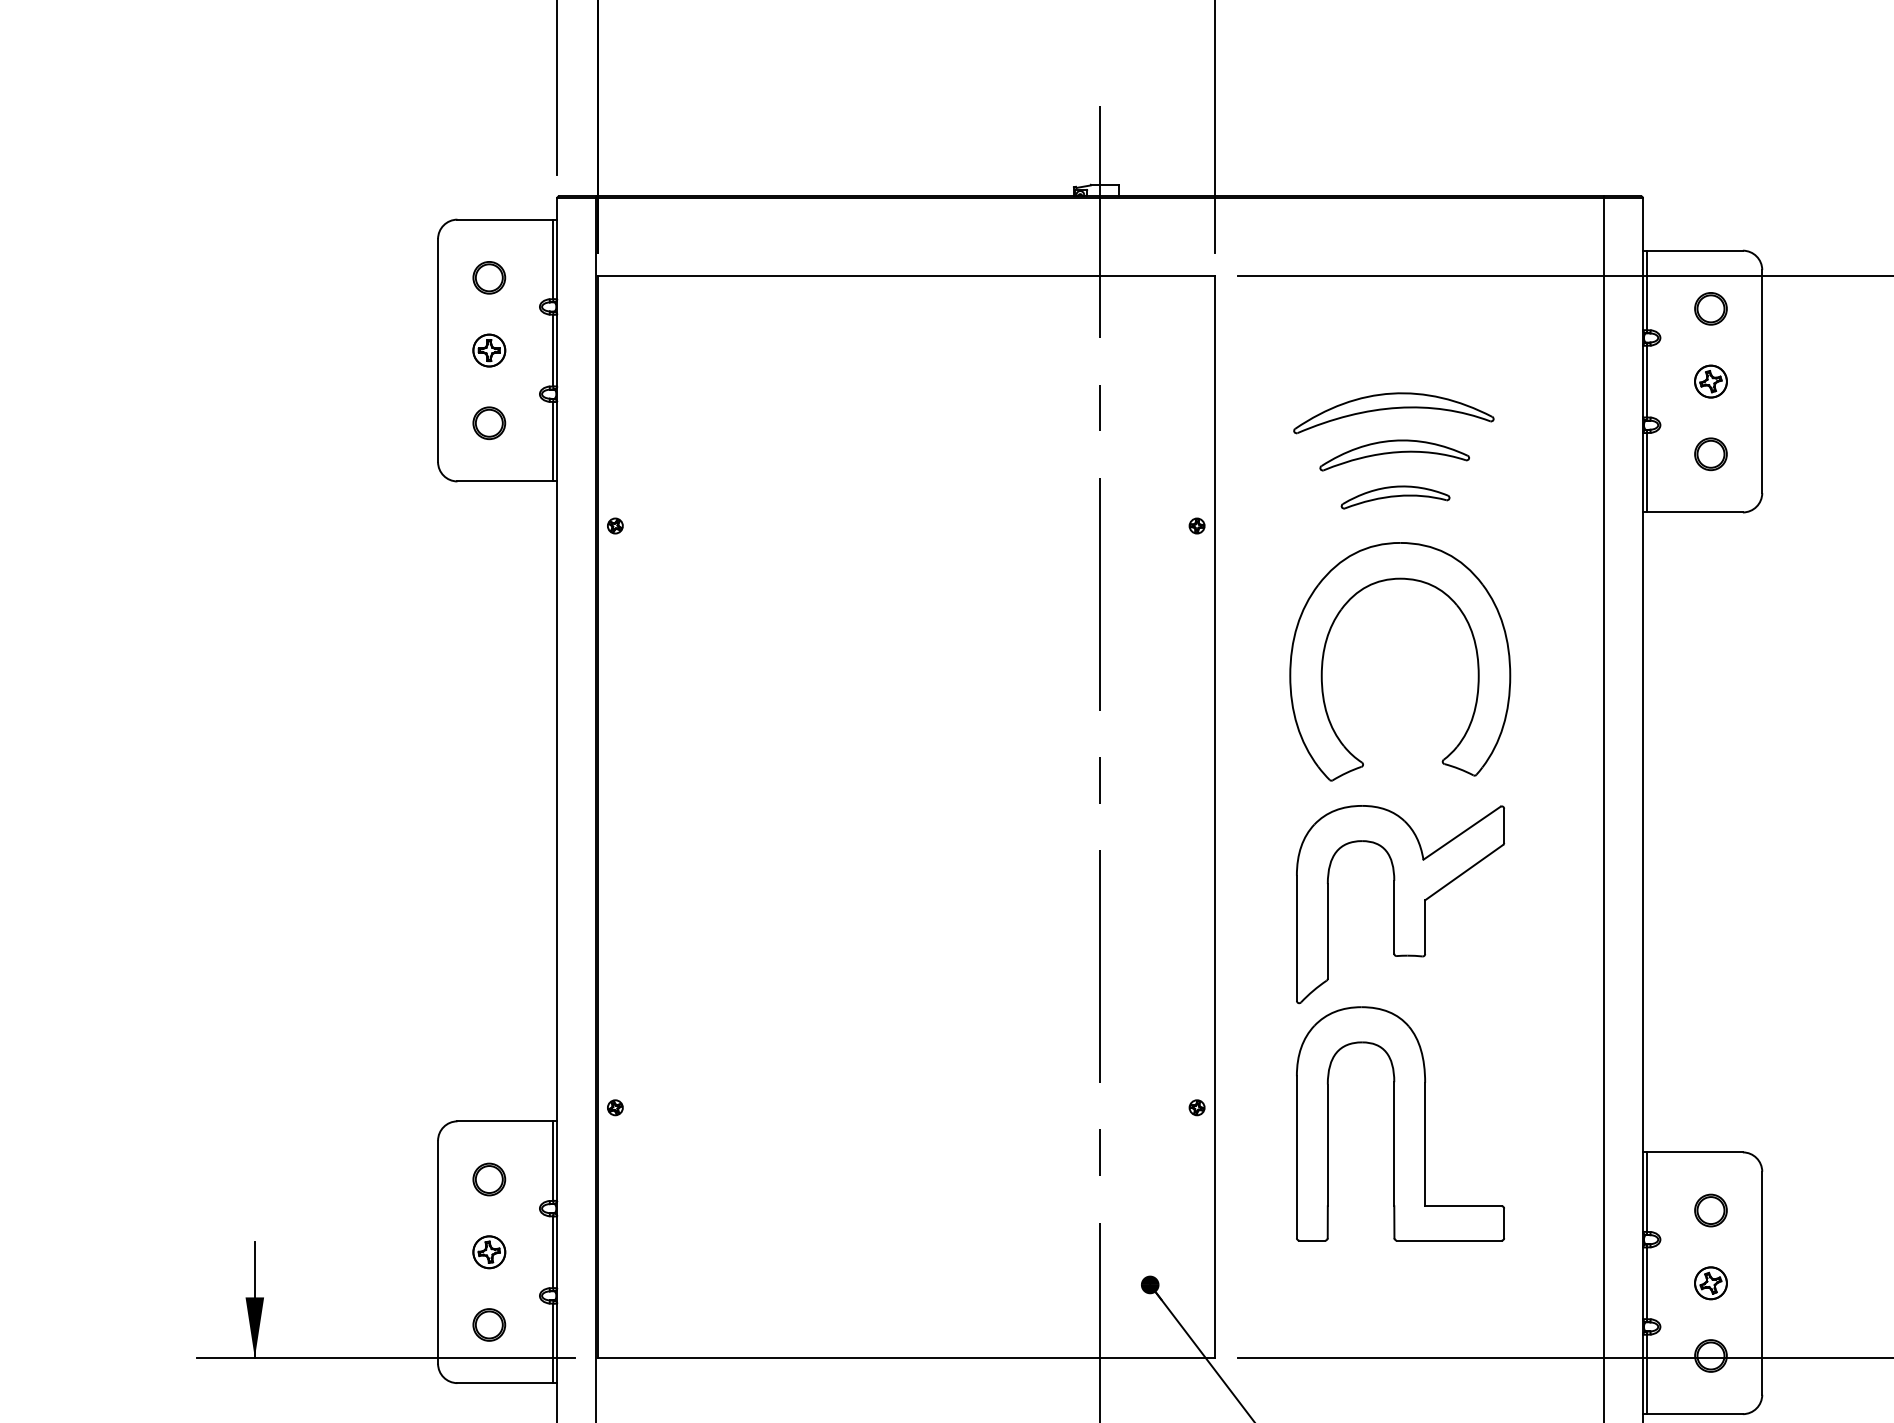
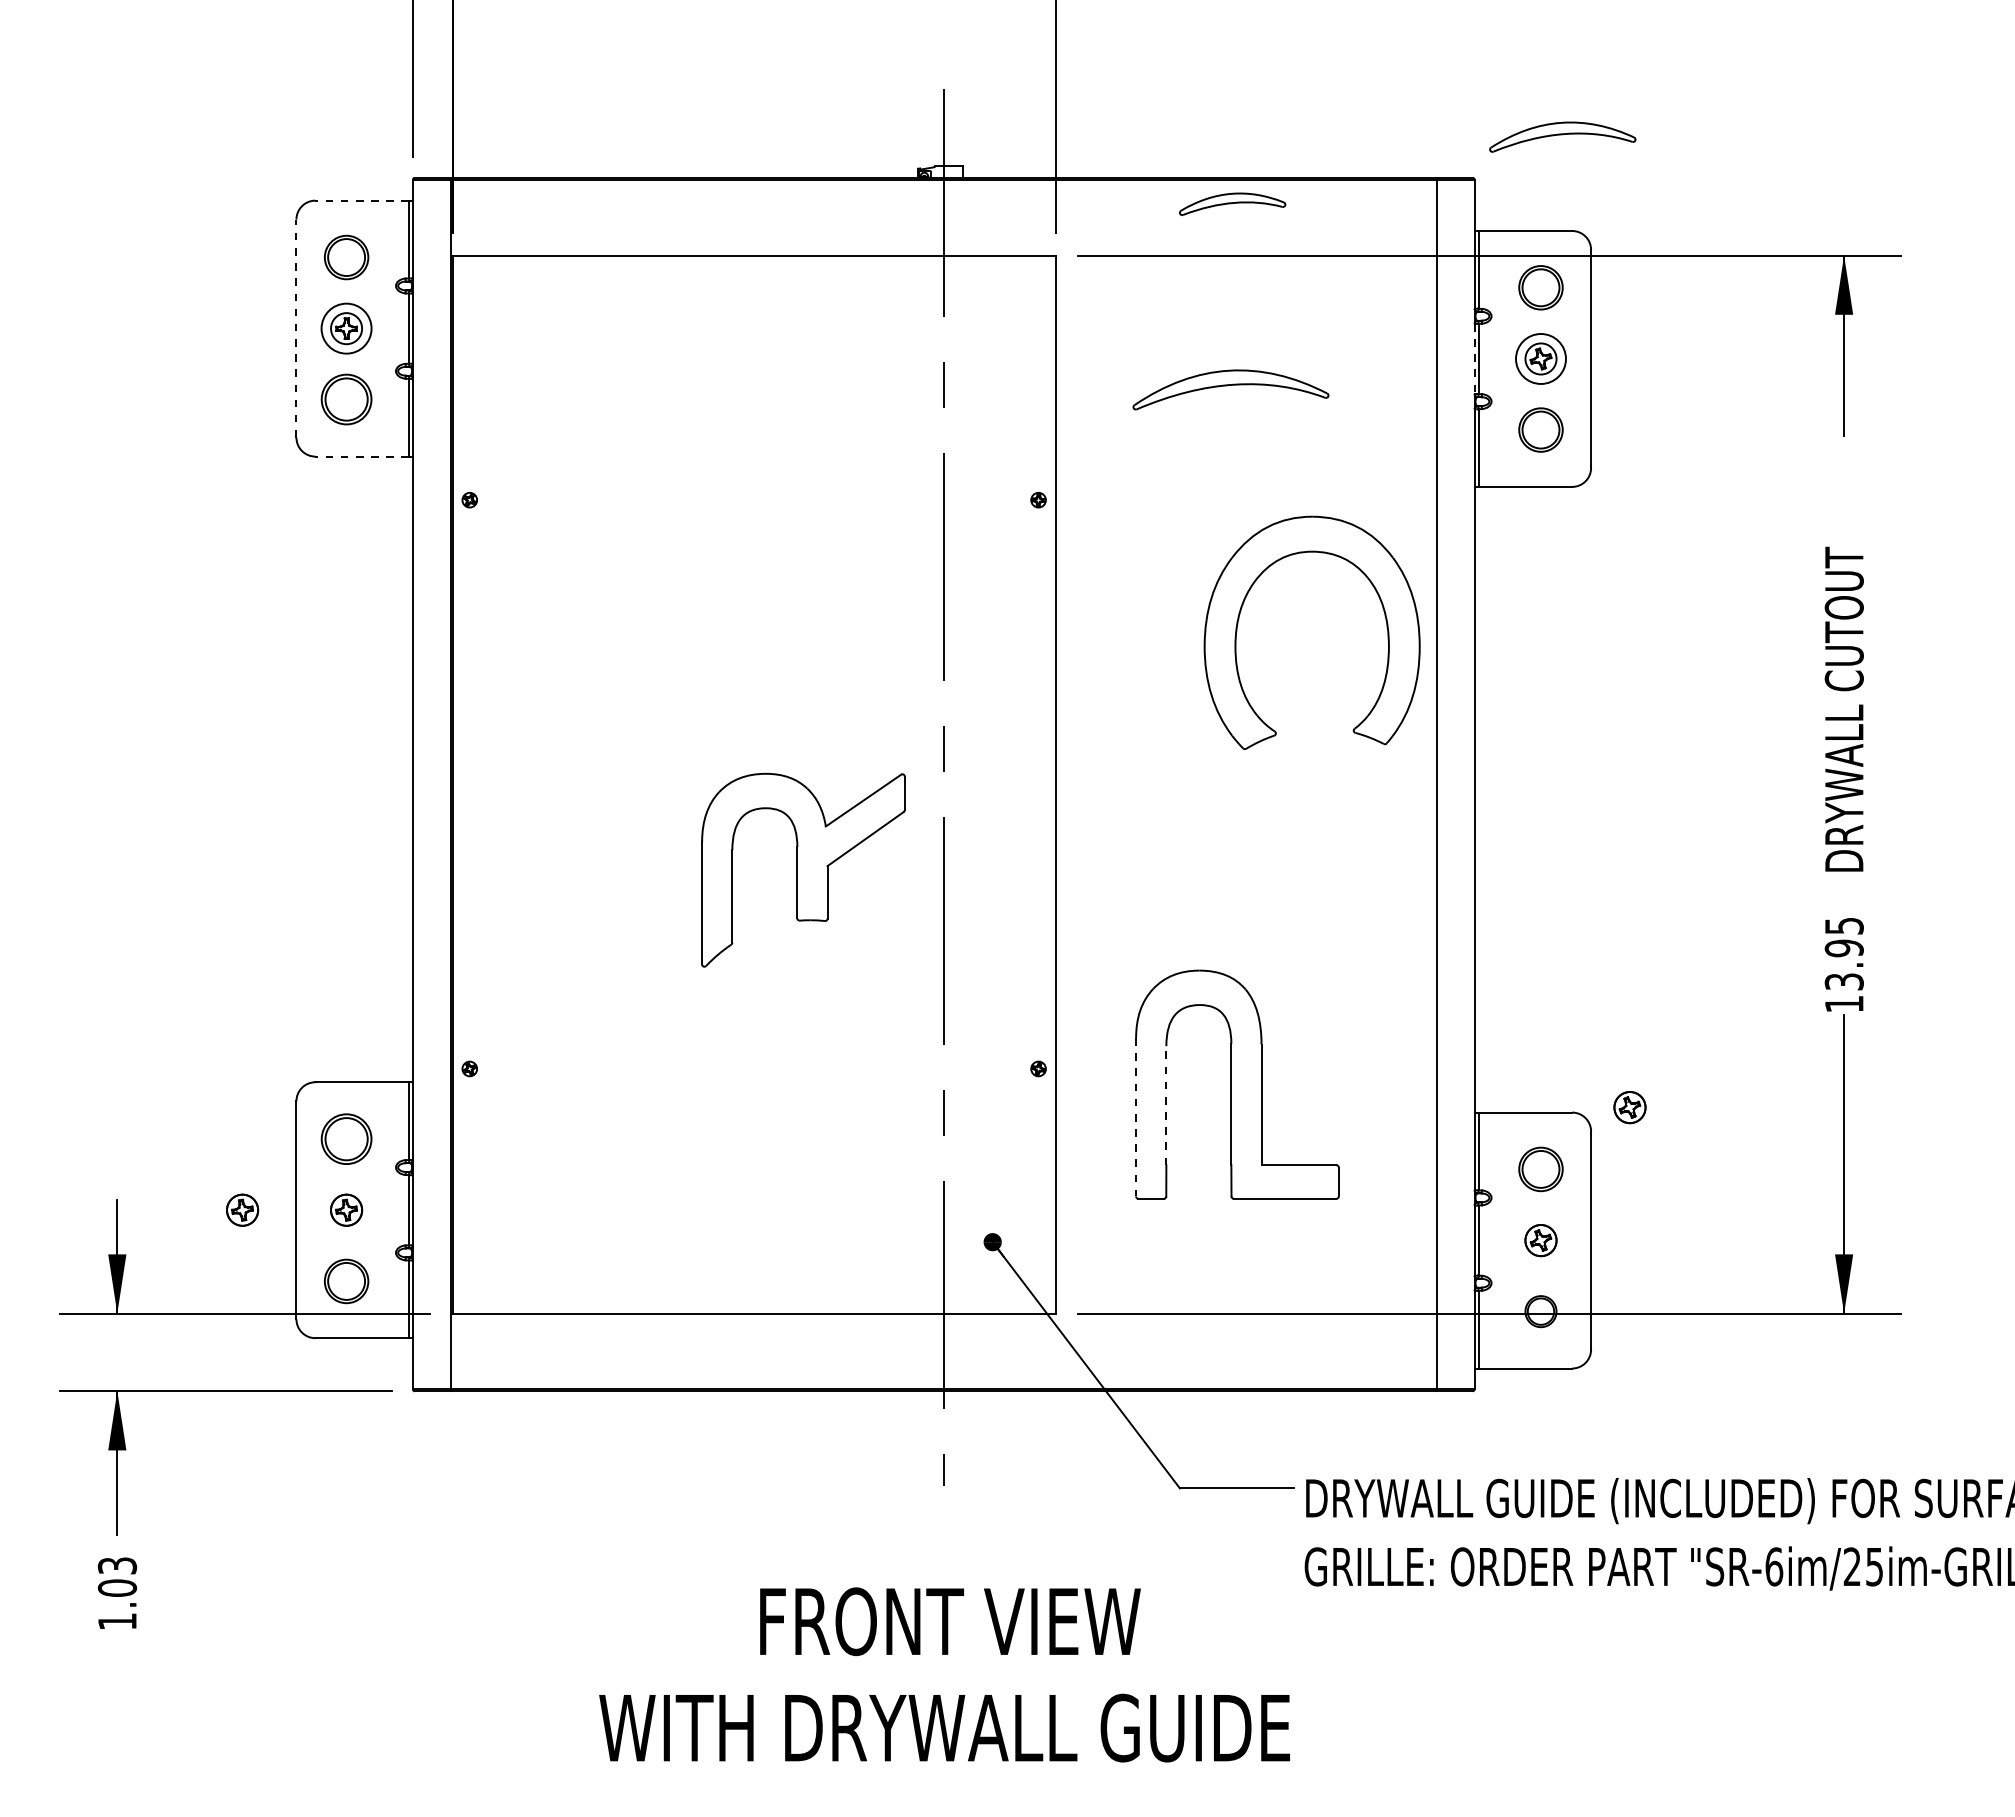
line: (505, 219) -> (362, 200), solid -> dashed
part: (489, 277) -> (346, 257), size x1.4
part: (1710, 308) -> (1540, 287), size x1.4
line: (438, 350) -> (296, 328), solid -> dashed
circle: (489, 350) -> (346, 328), size x1.6
circle: (1710, 381) -> (1540, 358), size x1.6
line: (1642, 382) -> (1474, 359), solid -> dashed
part: (489, 423) -> (346, 399), size x1.6
part: (1710, 453) -> (1540, 429), size x1.4
part: (1394, 454) -> (1562, 136), moved
line: (505, 481) -> (362, 456), solid -> dashed
part: (1395, 497) -> (1232, 204), moved
part: (1327, 639) -> (1241, 611), moved
part: (1400, 903) -> (803, 869), moved
line: (1327, 1145) -> (1166, 1105), solid -> dashed
part: (1801, 1147) -> (1629, 1107), added
line: (1297, 1157) -> (1136, 1117), solid -> dashed
part: (489, 1178) -> (346, 1138), size x1.6
part: (1710, 1210) -> (1540, 1169), size x1.4
part: (382, 1251) -> (242, 1209), added
part: (489, 1324) -> (346, 1280), size x1.4

